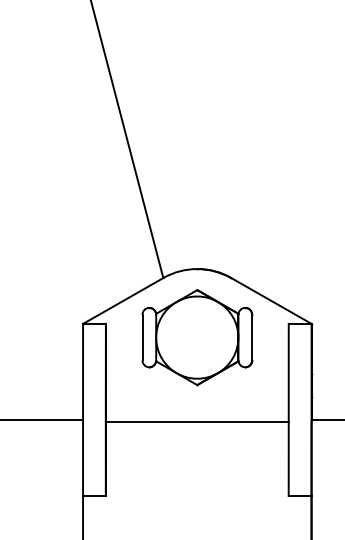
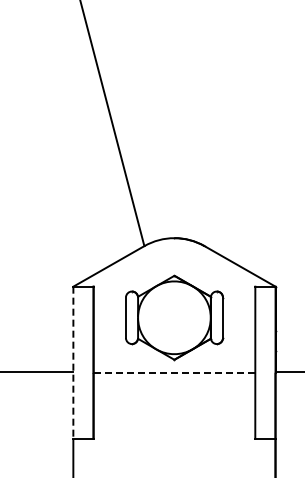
part: (197, 337) -> (174, 317), moved
line: (83, 410) -> (73, 363), solid -> dashed
line: (197, 422) -> (174, 373), solid -> dashed

